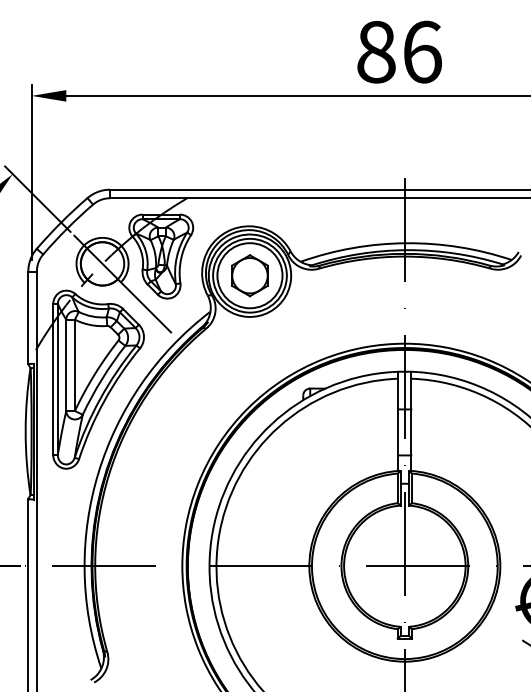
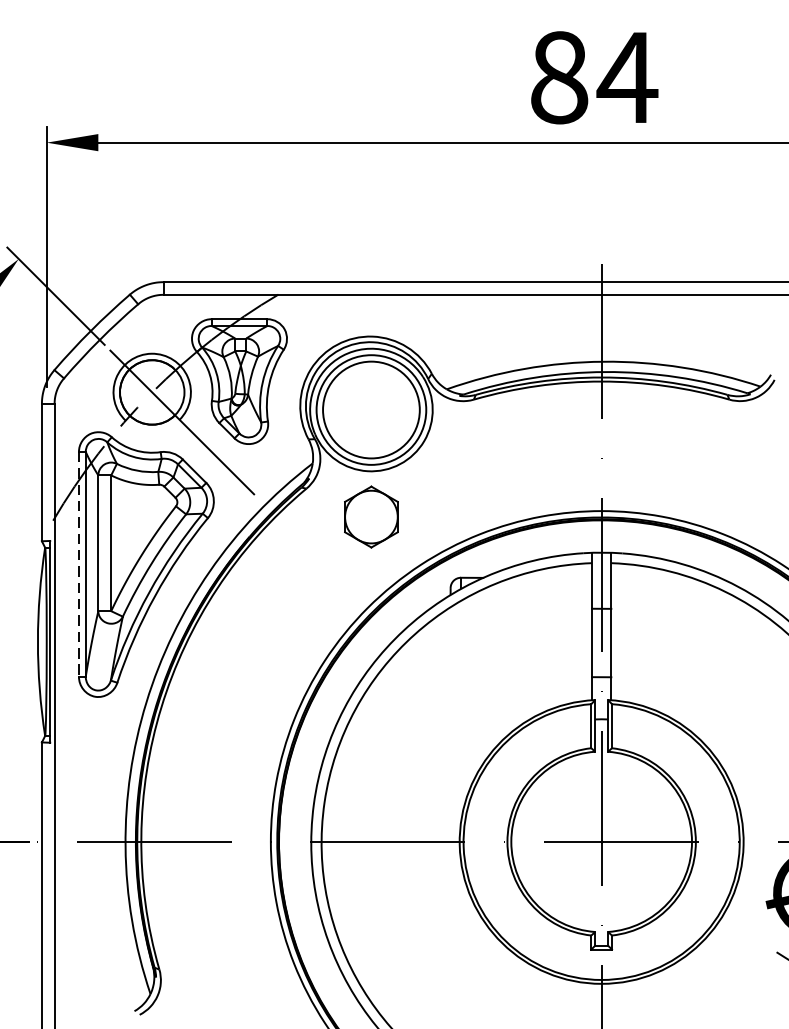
text: (421, 51) -> (626, 76), 86 -> 84
part: (249, 275) -> (370, 516), moved
line: (53, 379) -> (79, 564), solid -> dashed

